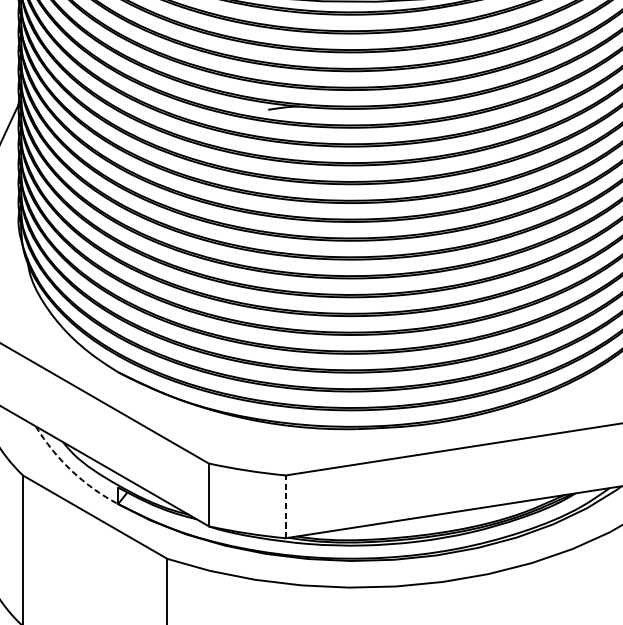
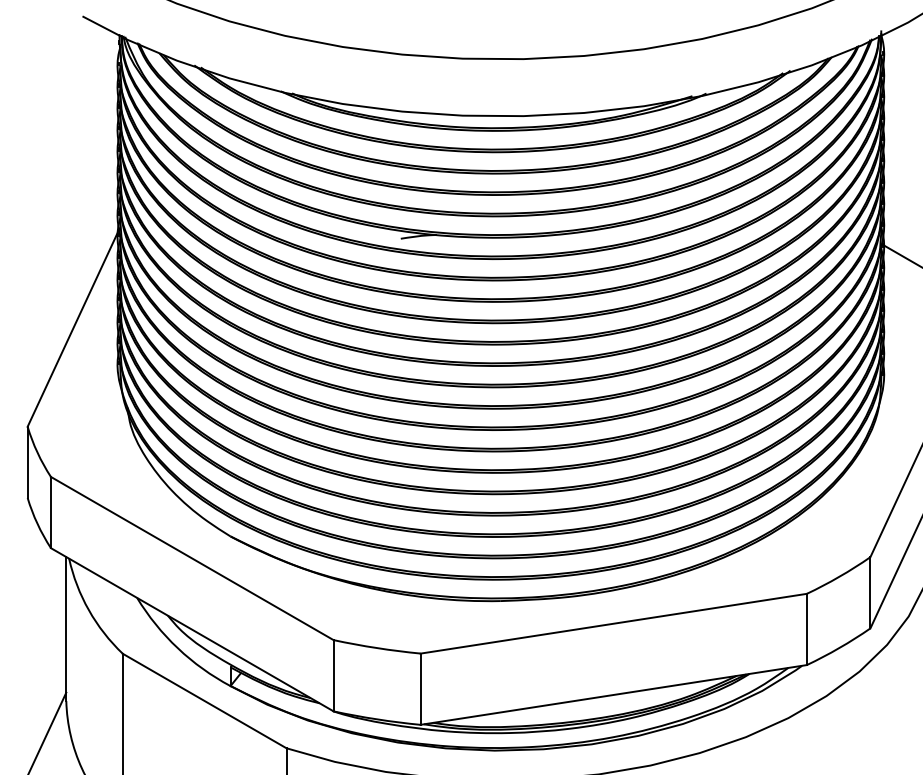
arc: (71, 470) -> (177, 648), dashed -> solid
line: (285, 507) -> (420, 689), dashed -> solid

